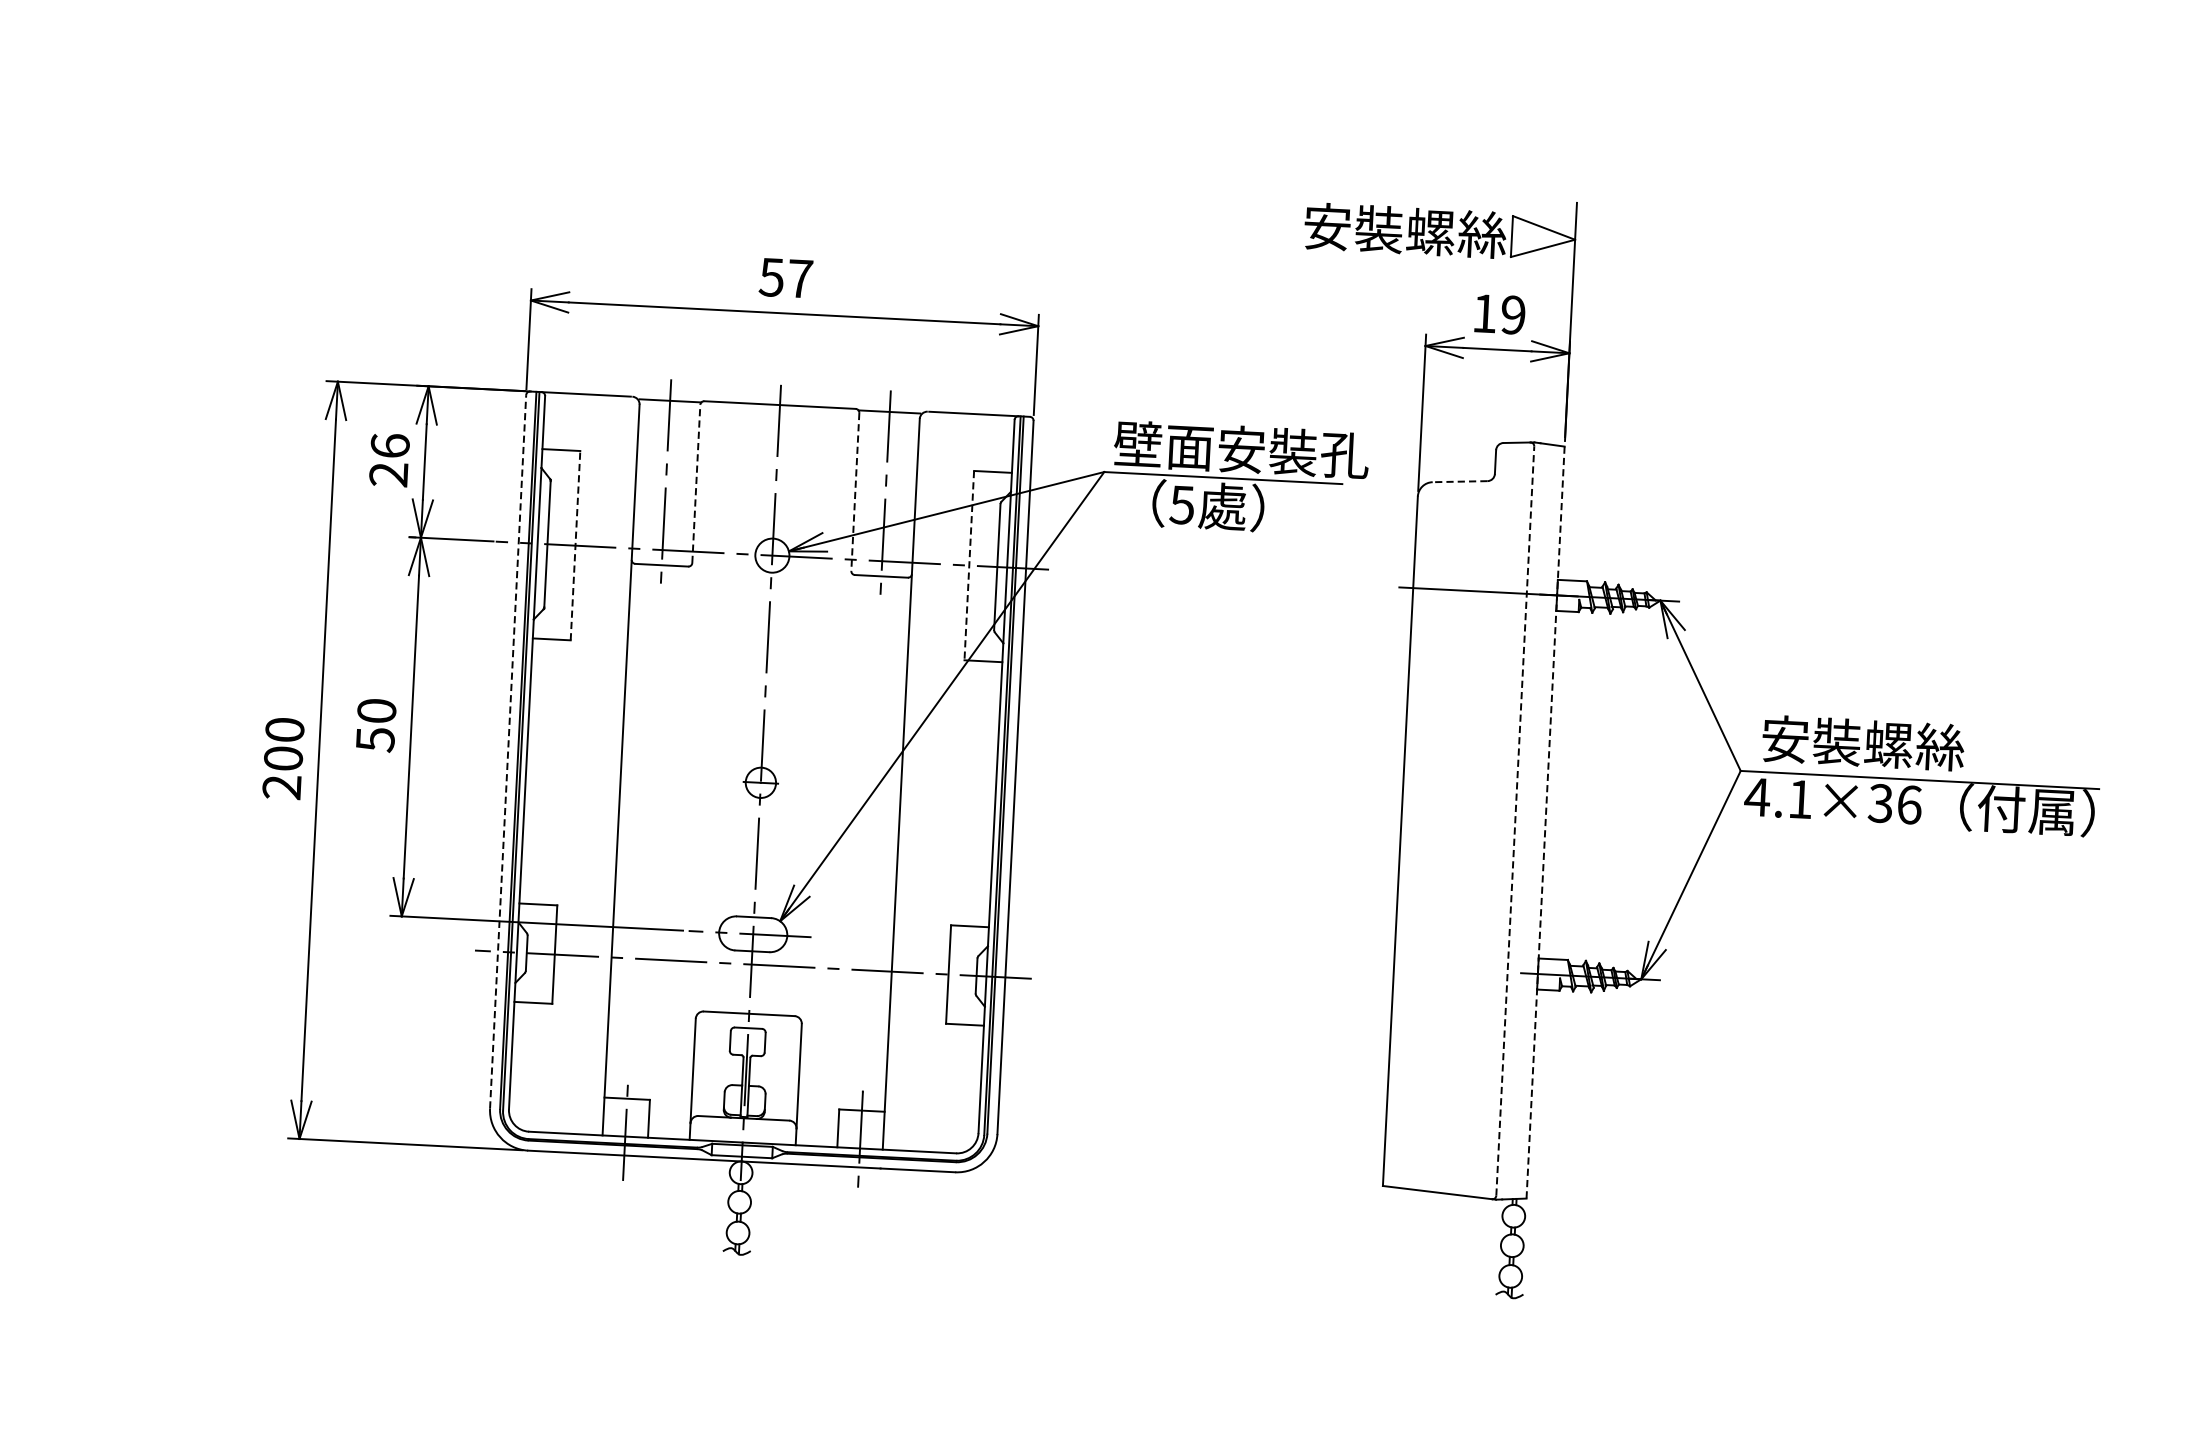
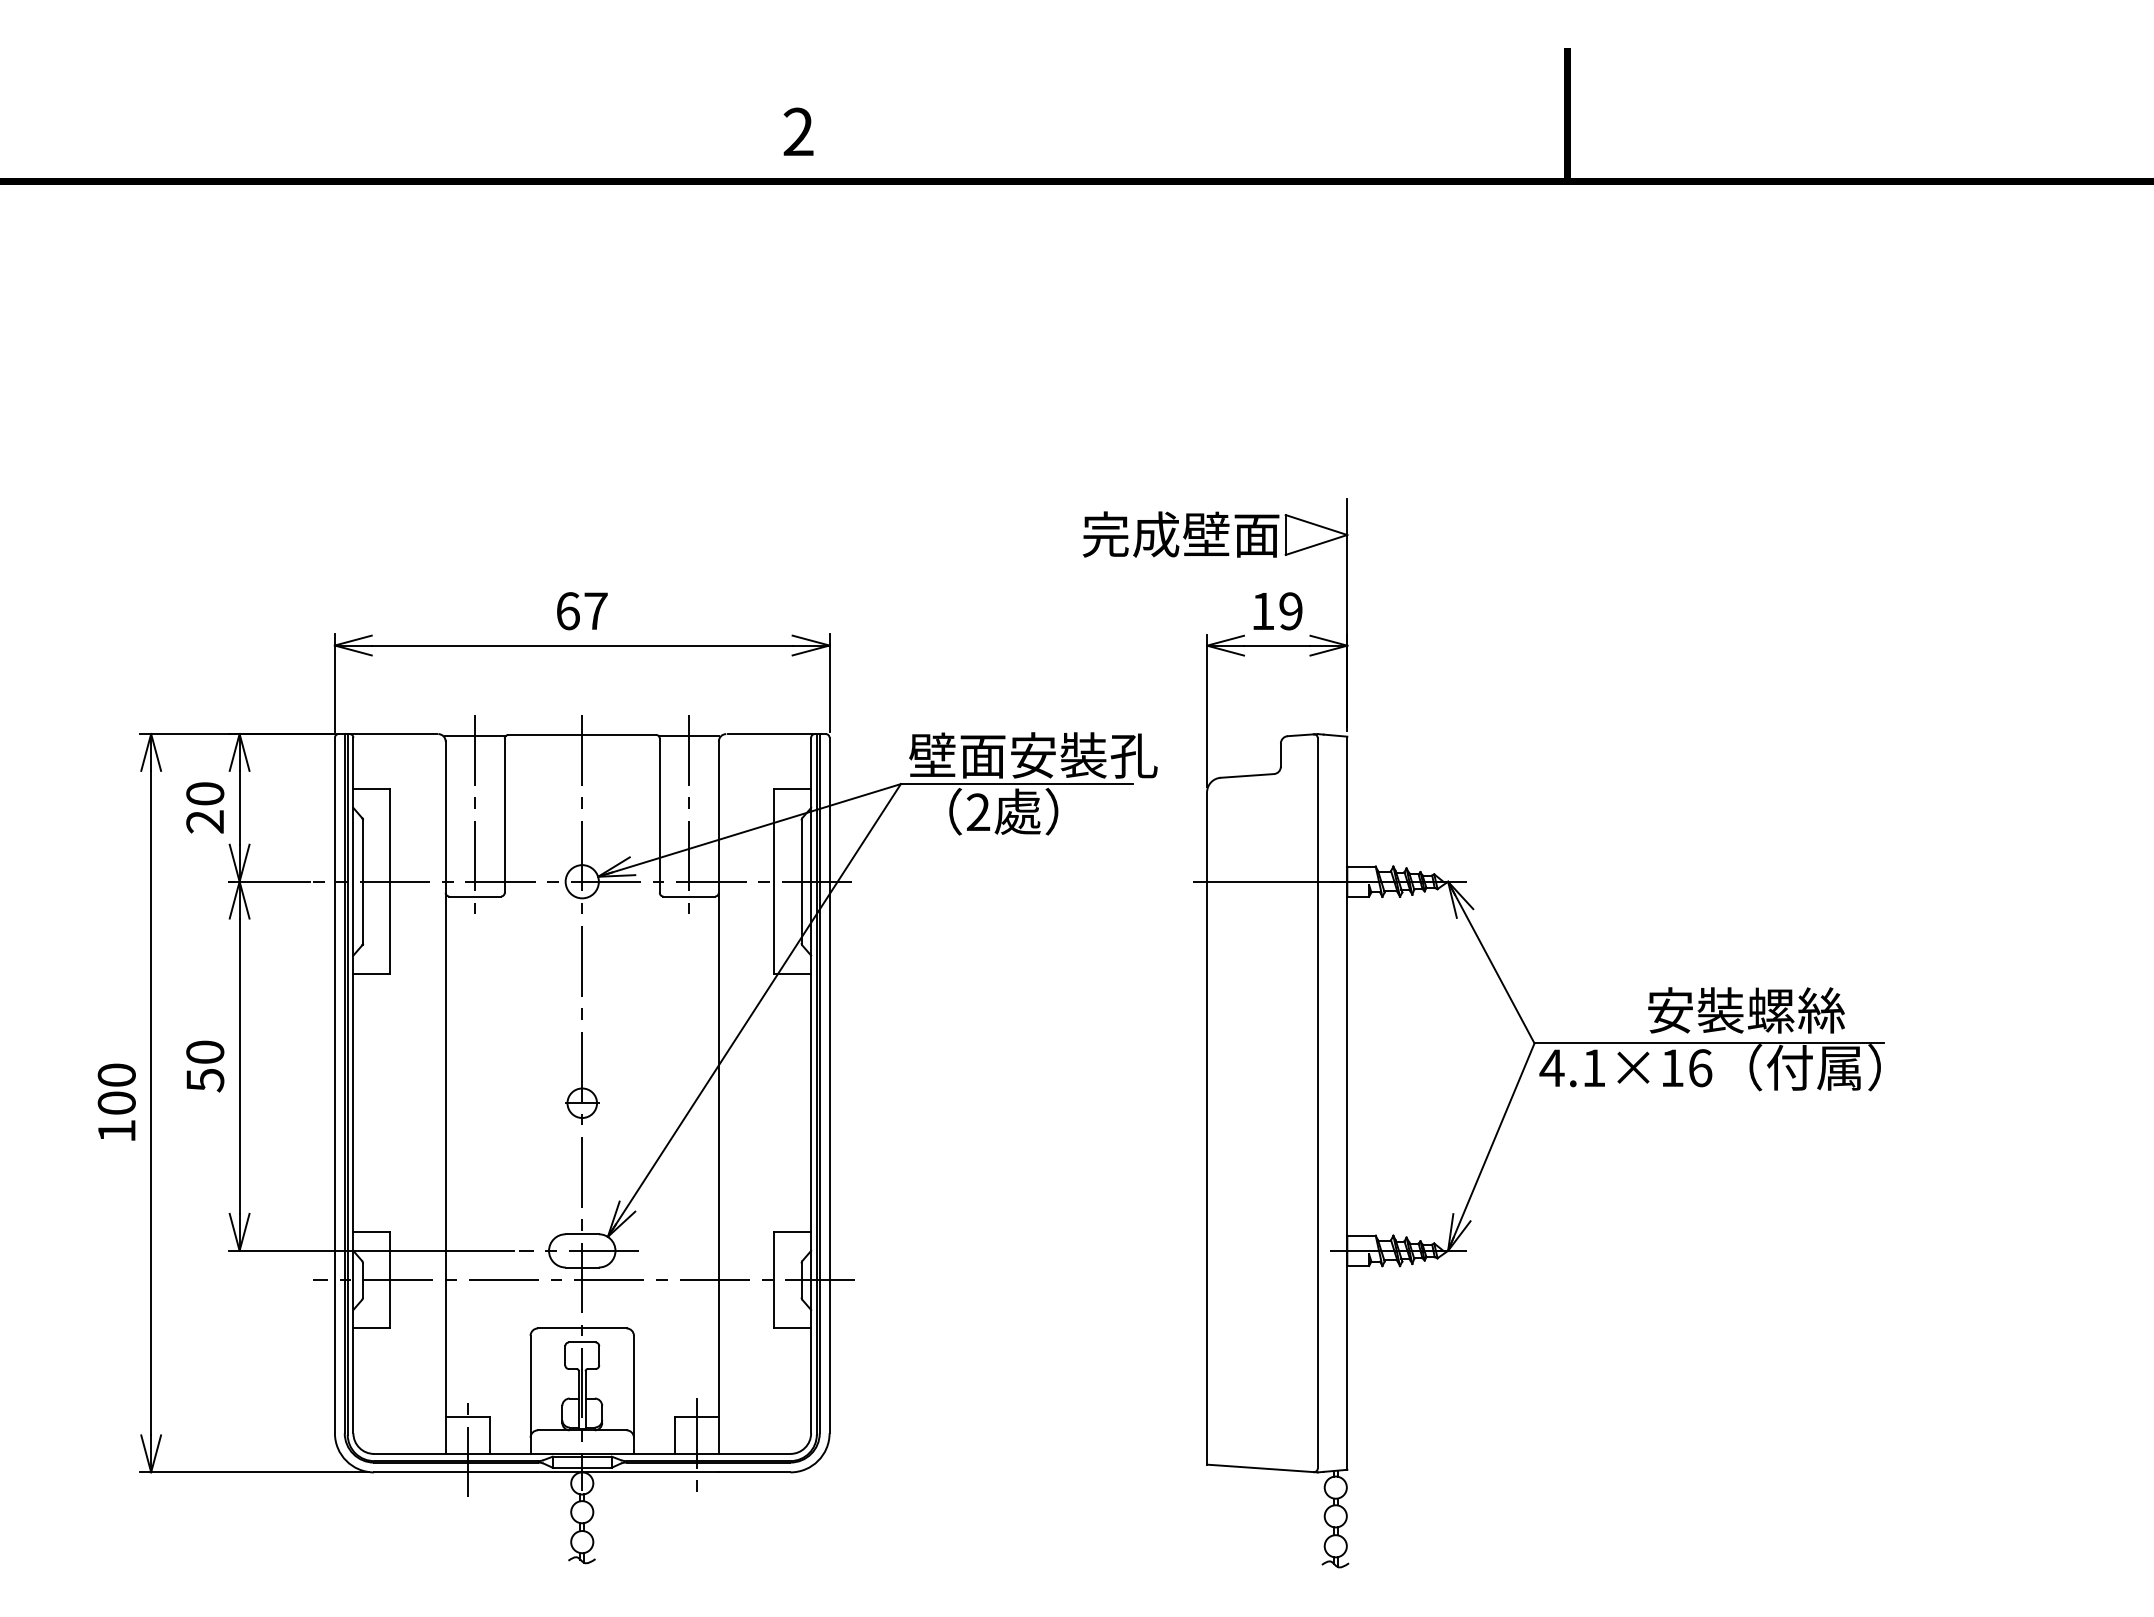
text: (1405, 230) -> (1181, 534), 安裝螺絲 -> 完成壁面
text: (771, 277) -> (567, 611), 57 -> 67
text: (390, 445) -> (205, 793), 26 -> 20
line: (1460, 481) -> (1247, 775), dashed -> solid
line: (696, 483) -> (504, 815), dashed -> solid
line: (855, 492) -> (659, 816), dashed -> solid
text: (1182, 505) -> (978, 812), 5 -> 2
line: (575, 545) -> (390, 881), dashed -> solid
line: (969, 566) -> (774, 882), dashed -> solid
text: (1863, 743) -> (1746, 1010), moved
line: (507, 751) -> (334, 1085), dashed -> solid
text: (281, 786) -> (116, 1130), 200 -> 100
text: (1879, 803) -> (1671, 1068), 4.1×36 -> 4.1×16
line: (1515, 820) -> (1317, 1102), dashed -> solid
line: (1545, 822) -> (1347, 1103), dashed -> solid

